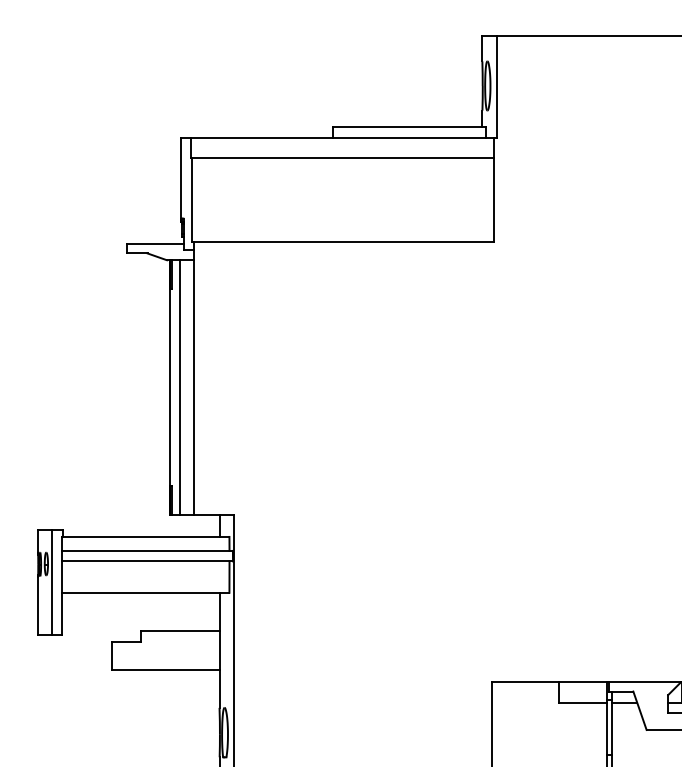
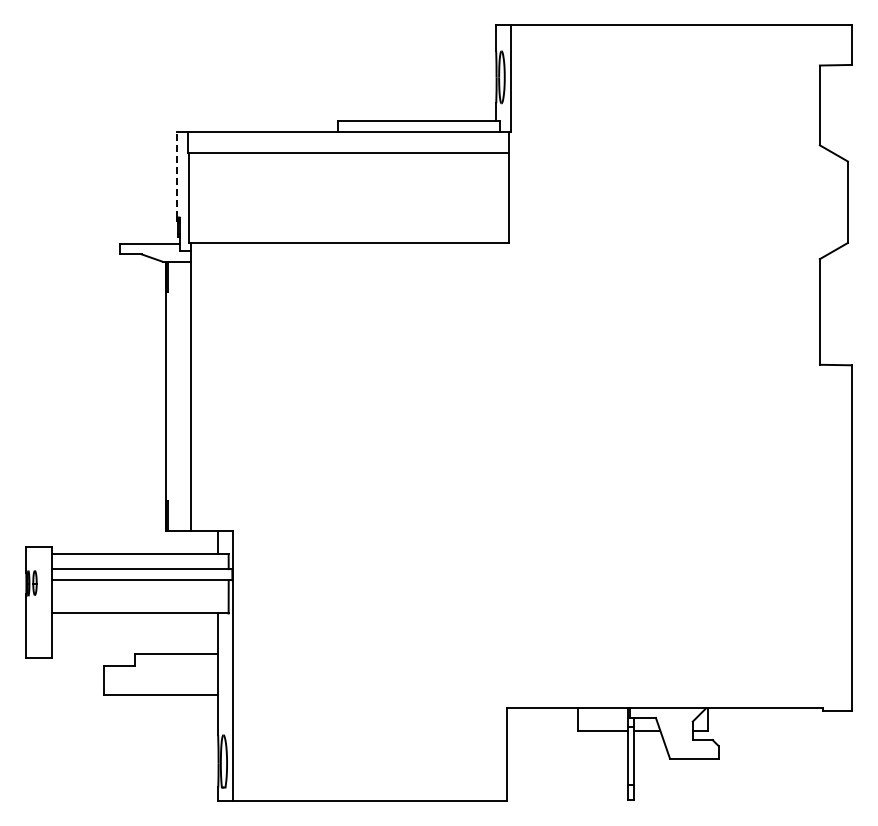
line: (181, 177) -> (177, 174), solid -> dashed
line: (180, 387) -> (176, 396), removed
line: (52, 581) -> (41, 601), removed

